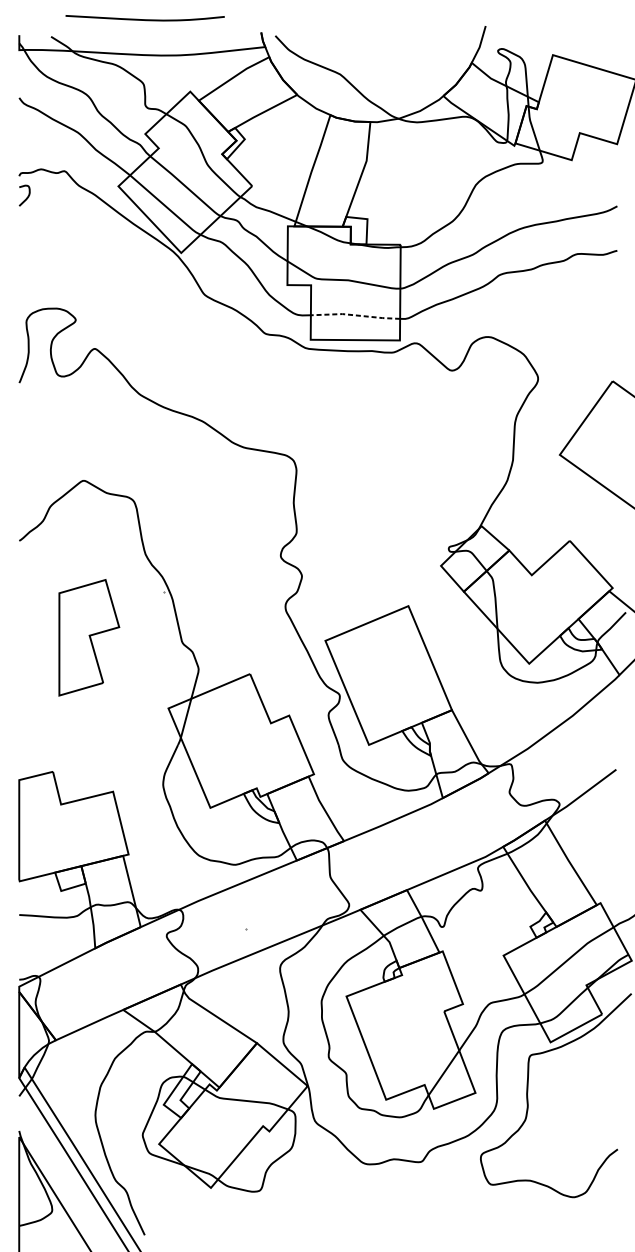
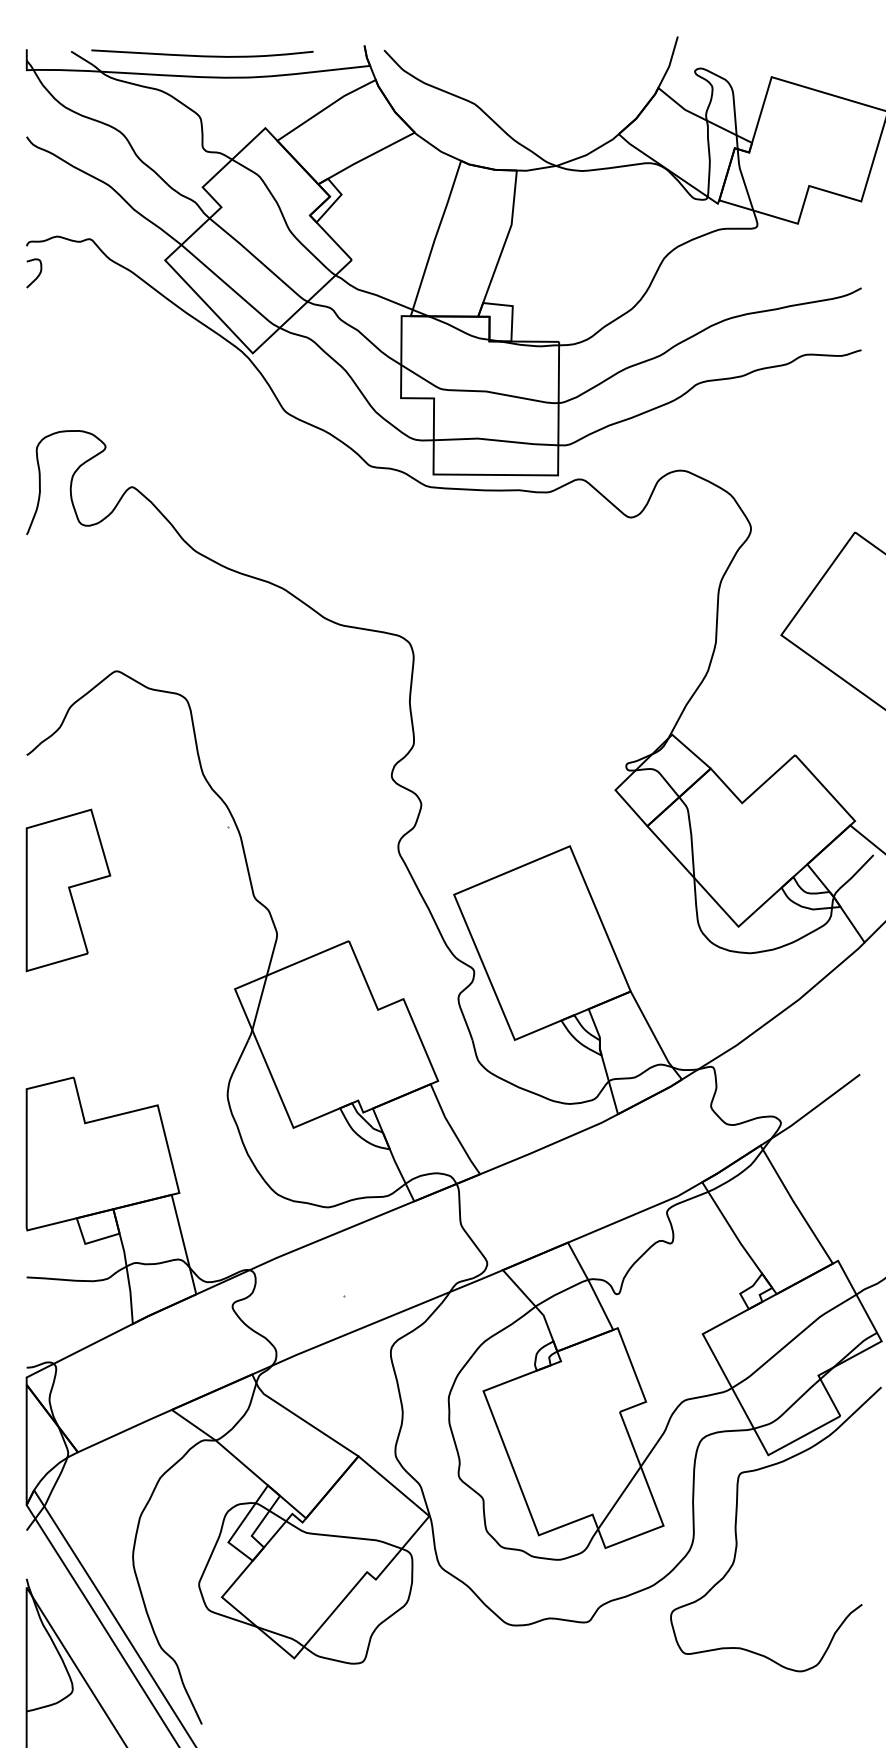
curve: (145, 19) -> (202, 55), moved
line: (355, 315) -> (495, 440), dashed -> solid
part: (89, 637) -> (68, 890), moved

